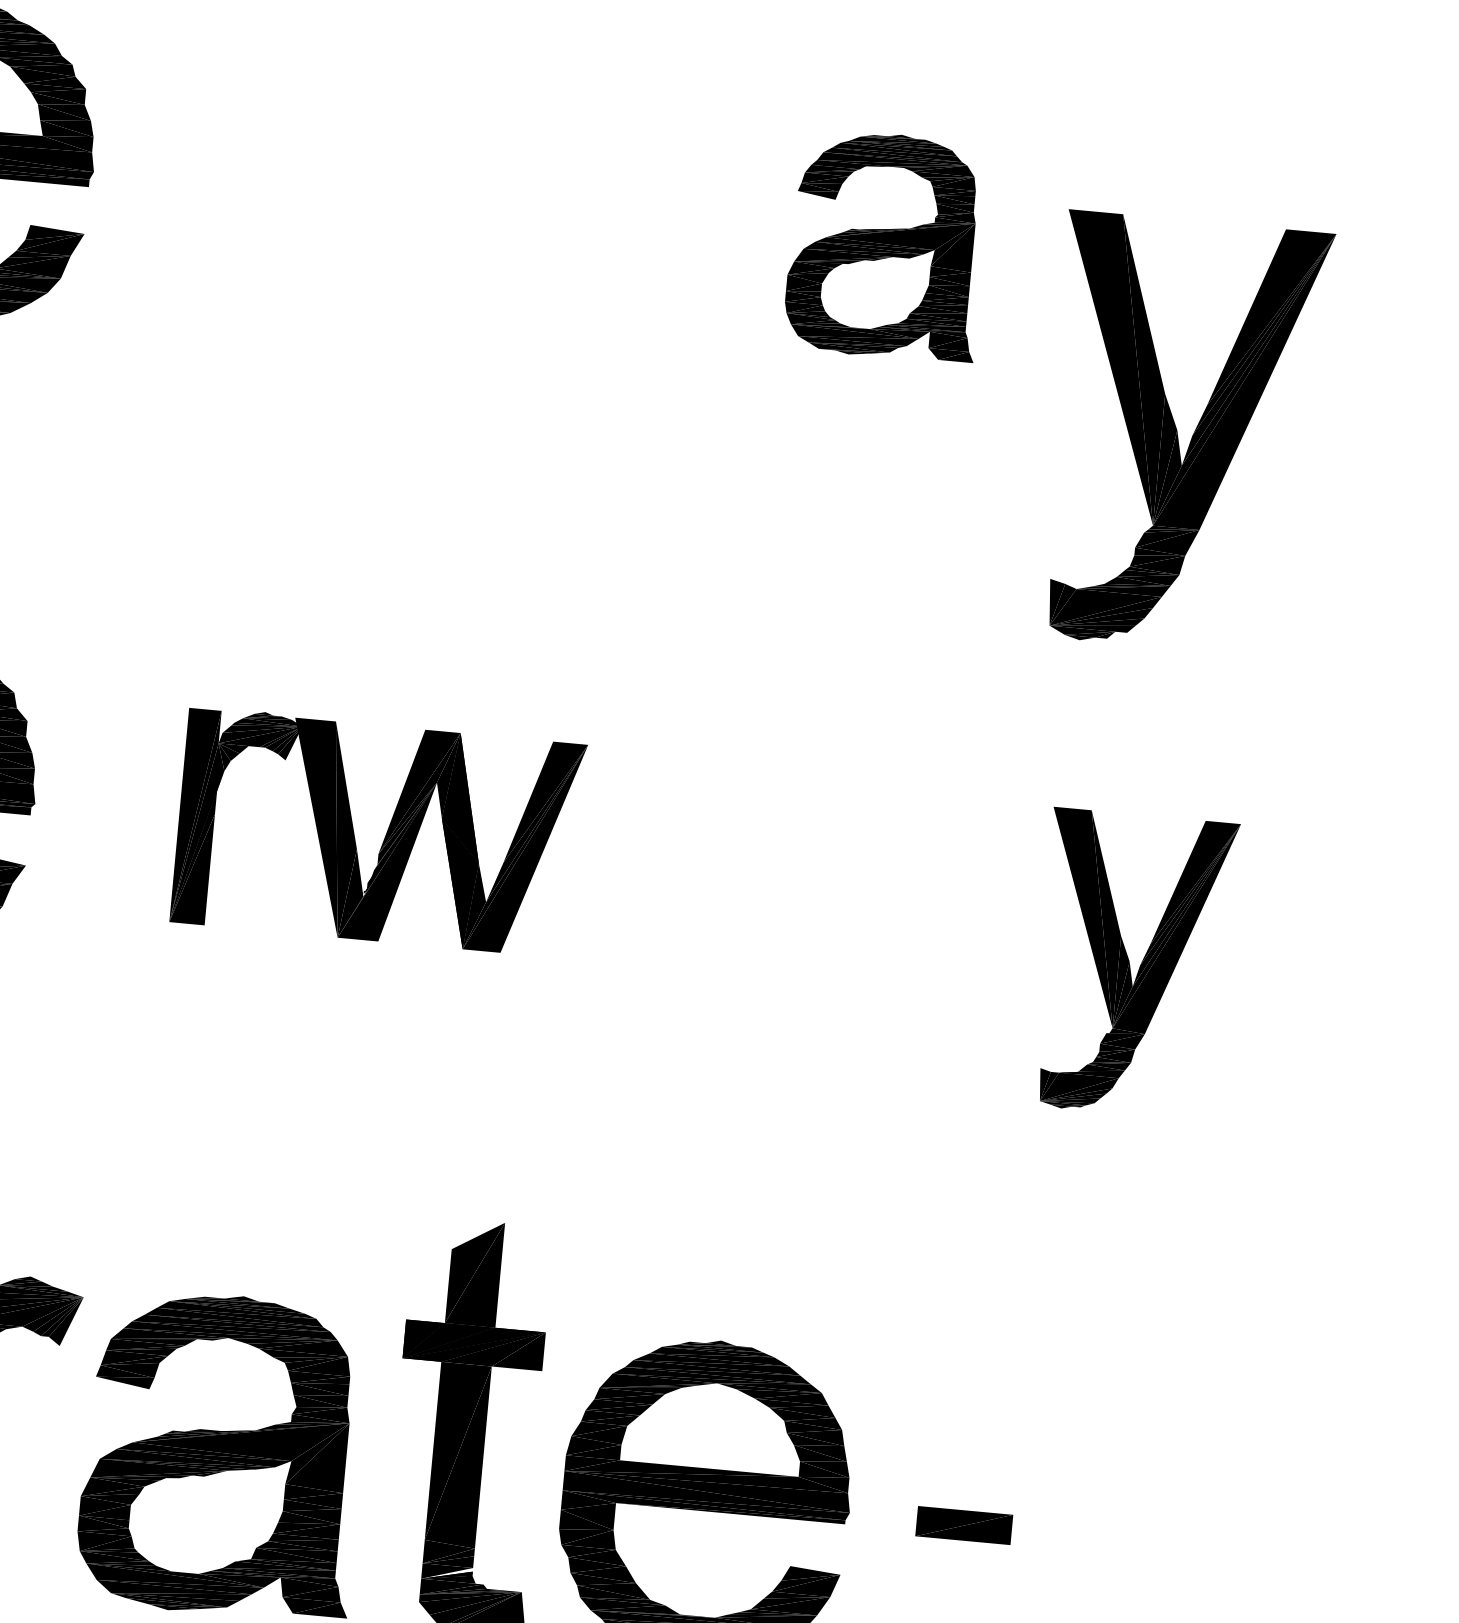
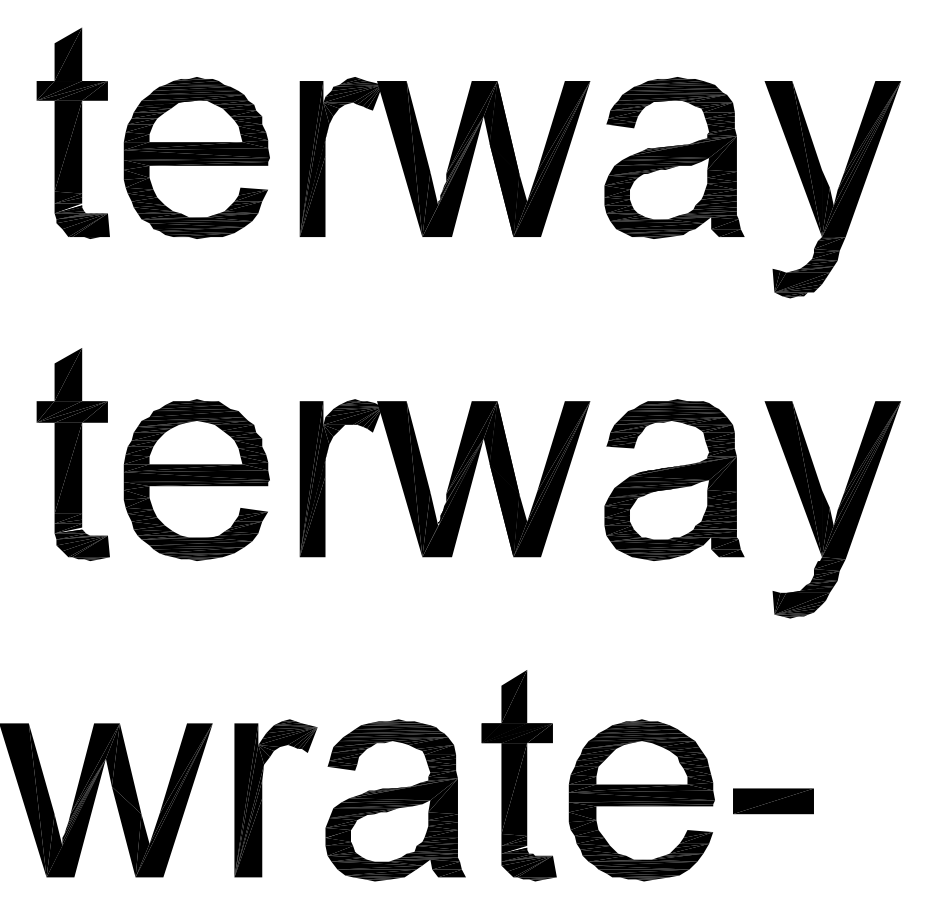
part: (447, 203) -> (450, 157), added
part: (887, 244) -> (674, 157), size x1.43
part: (1182, 434) -> (832, 189), moved
part: (377, 832) -> (444, 478), size x1.43
part: (828, 876) -> (674, 479), added
part: (1133, 963) -> (832, 509), size x1.43
part: (964, 1525) -> (773, 801), size x1.67

